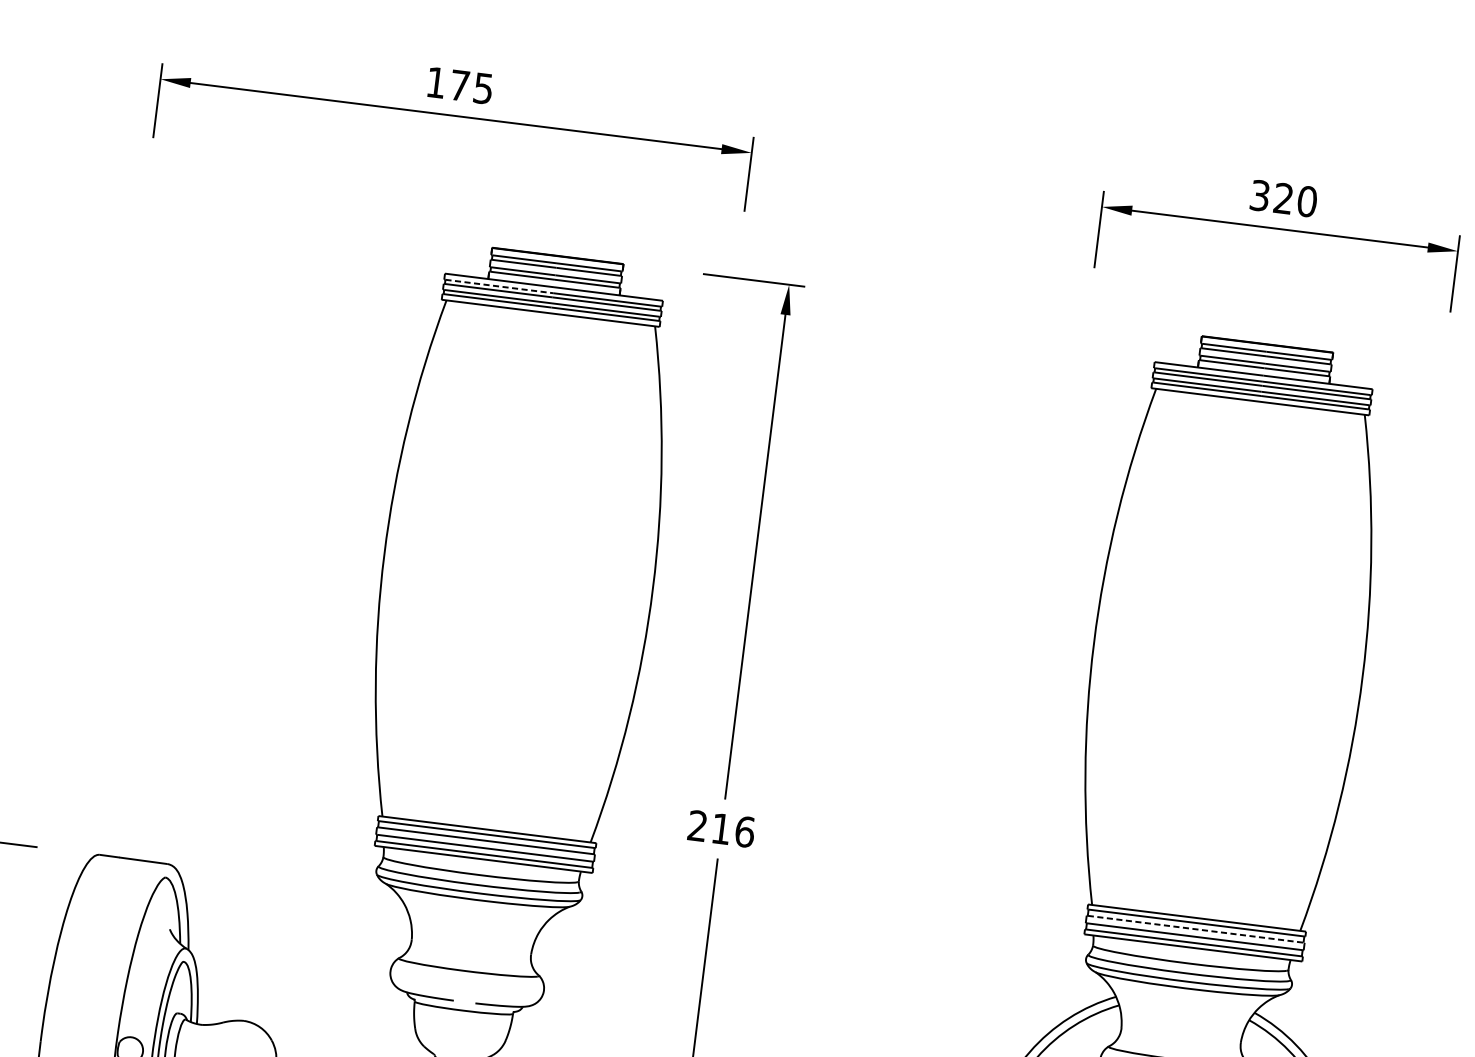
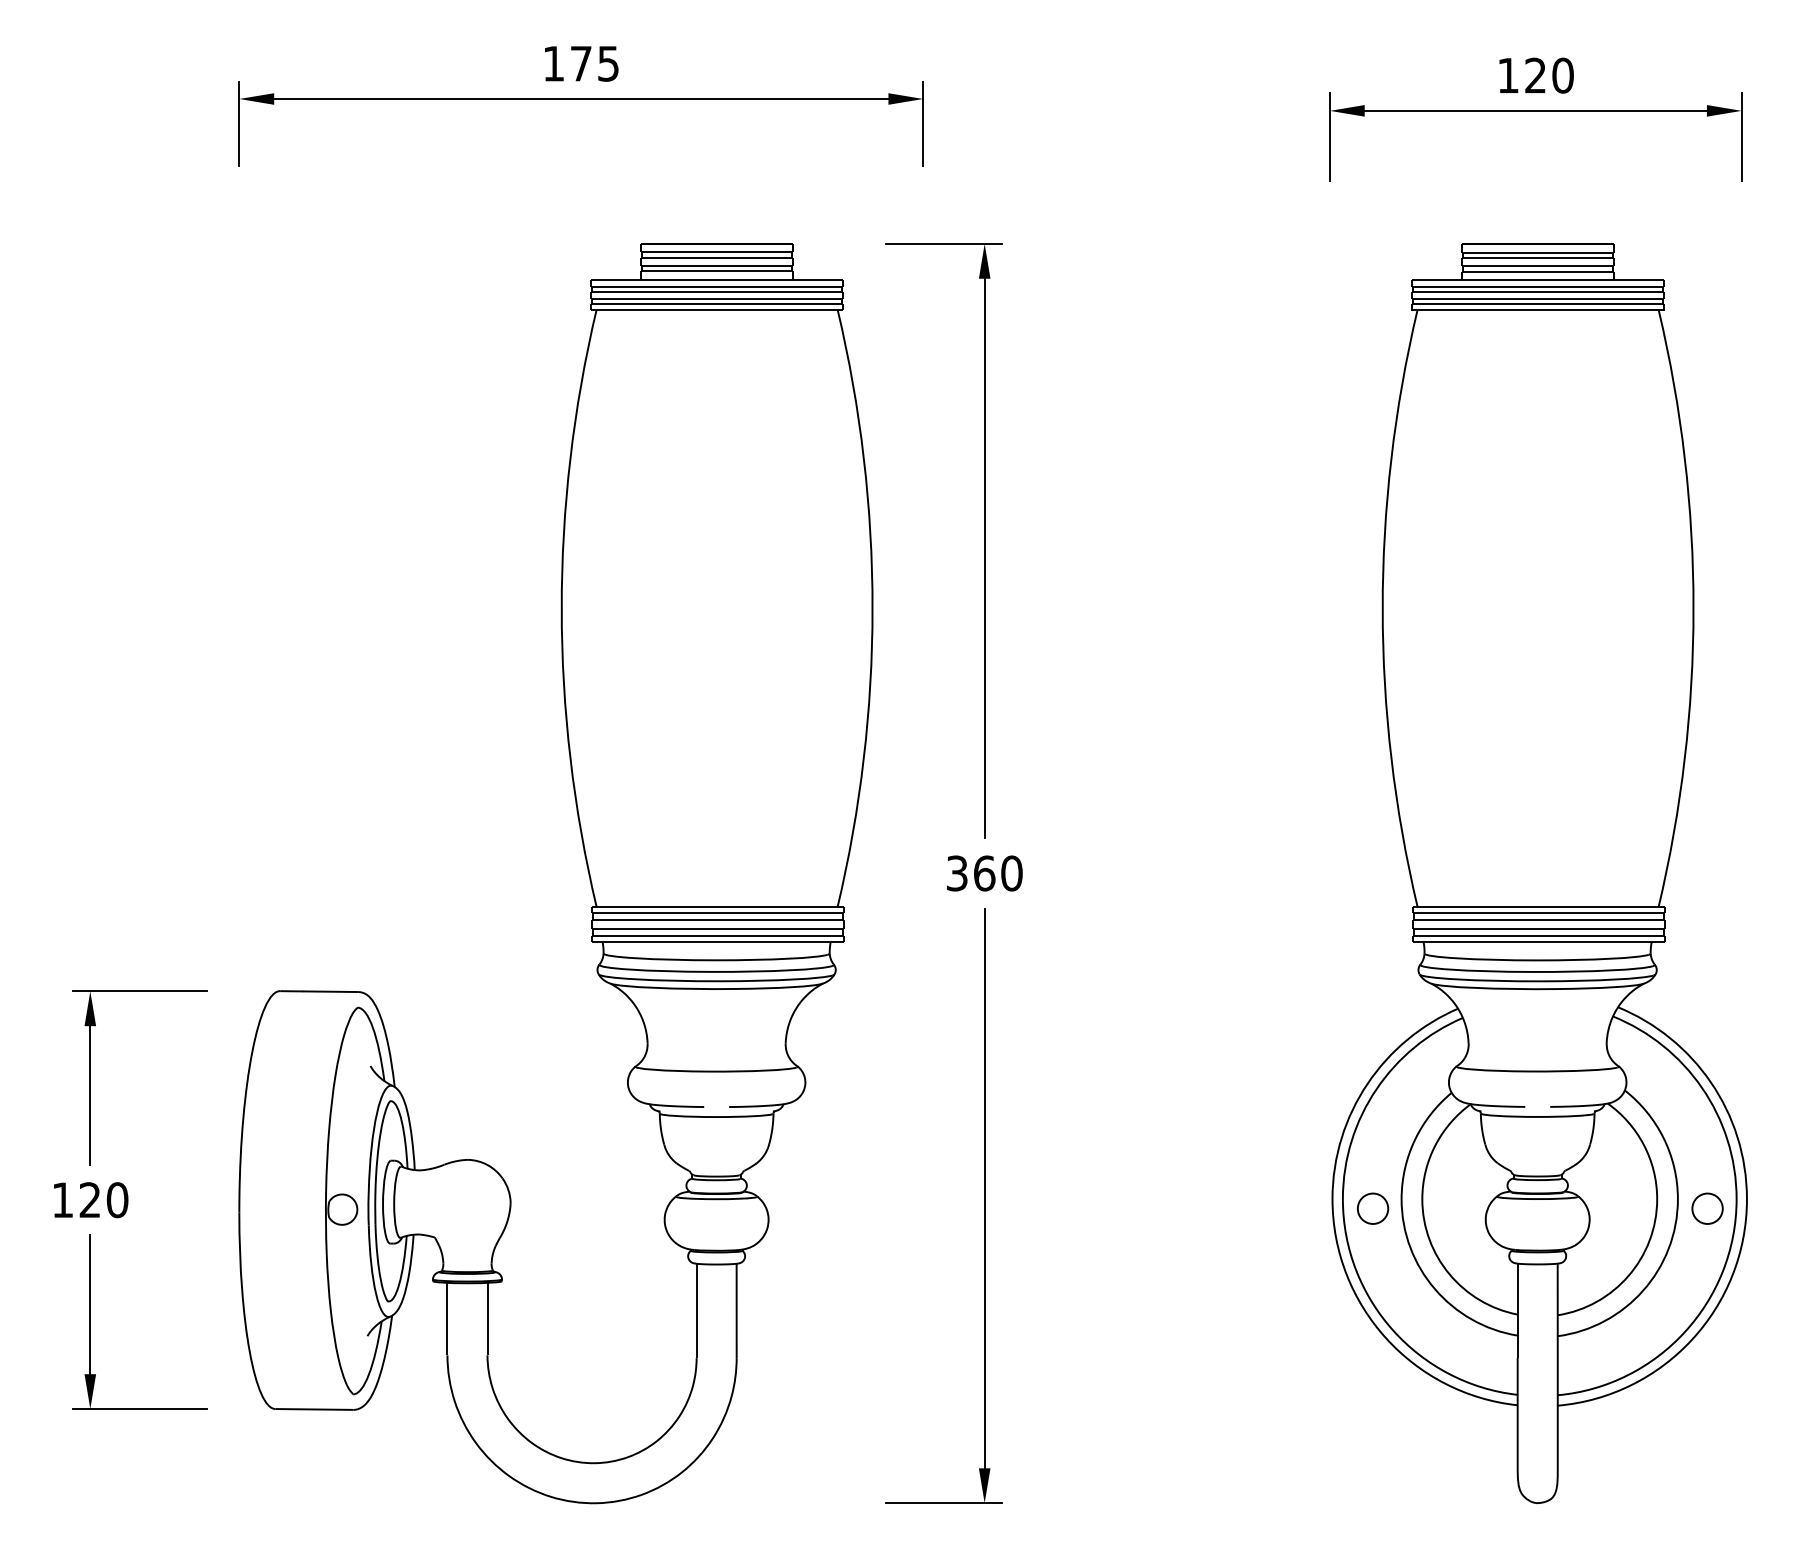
text: (1260, 195) -> (1508, 75), 320 -> 120
line: (499, 287) -> (655, 287), dashed -> solid
text: (721, 828) -> (984, 873), 216 -> 360
line: (1196, 929) -> (1540, 920), dashed -> solid

